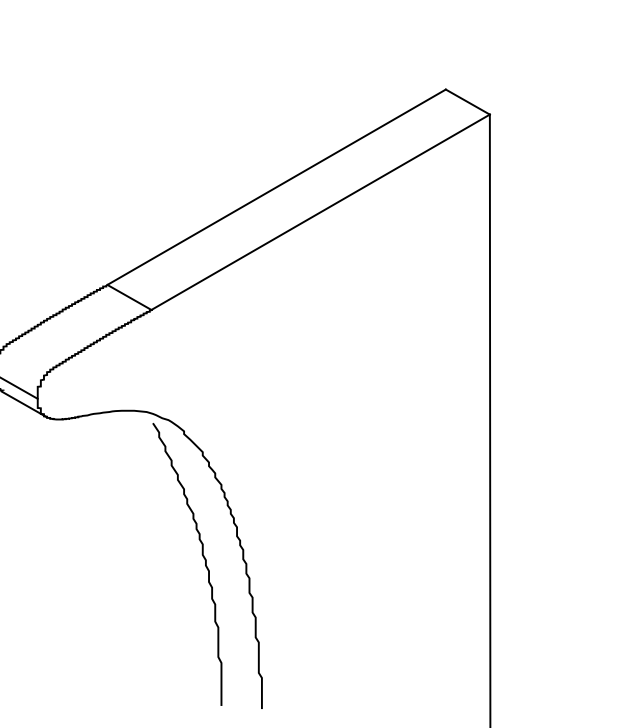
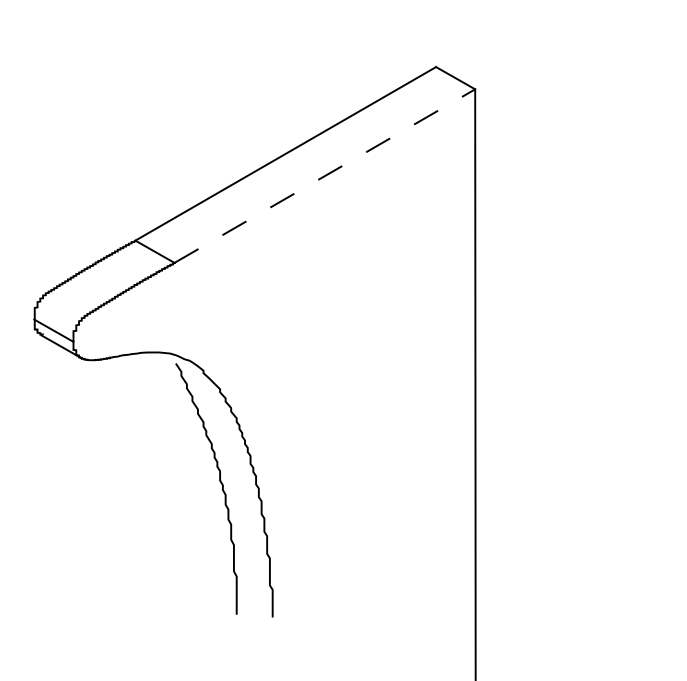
line: (320, 212) -> (324, 176), solid -> dashed

